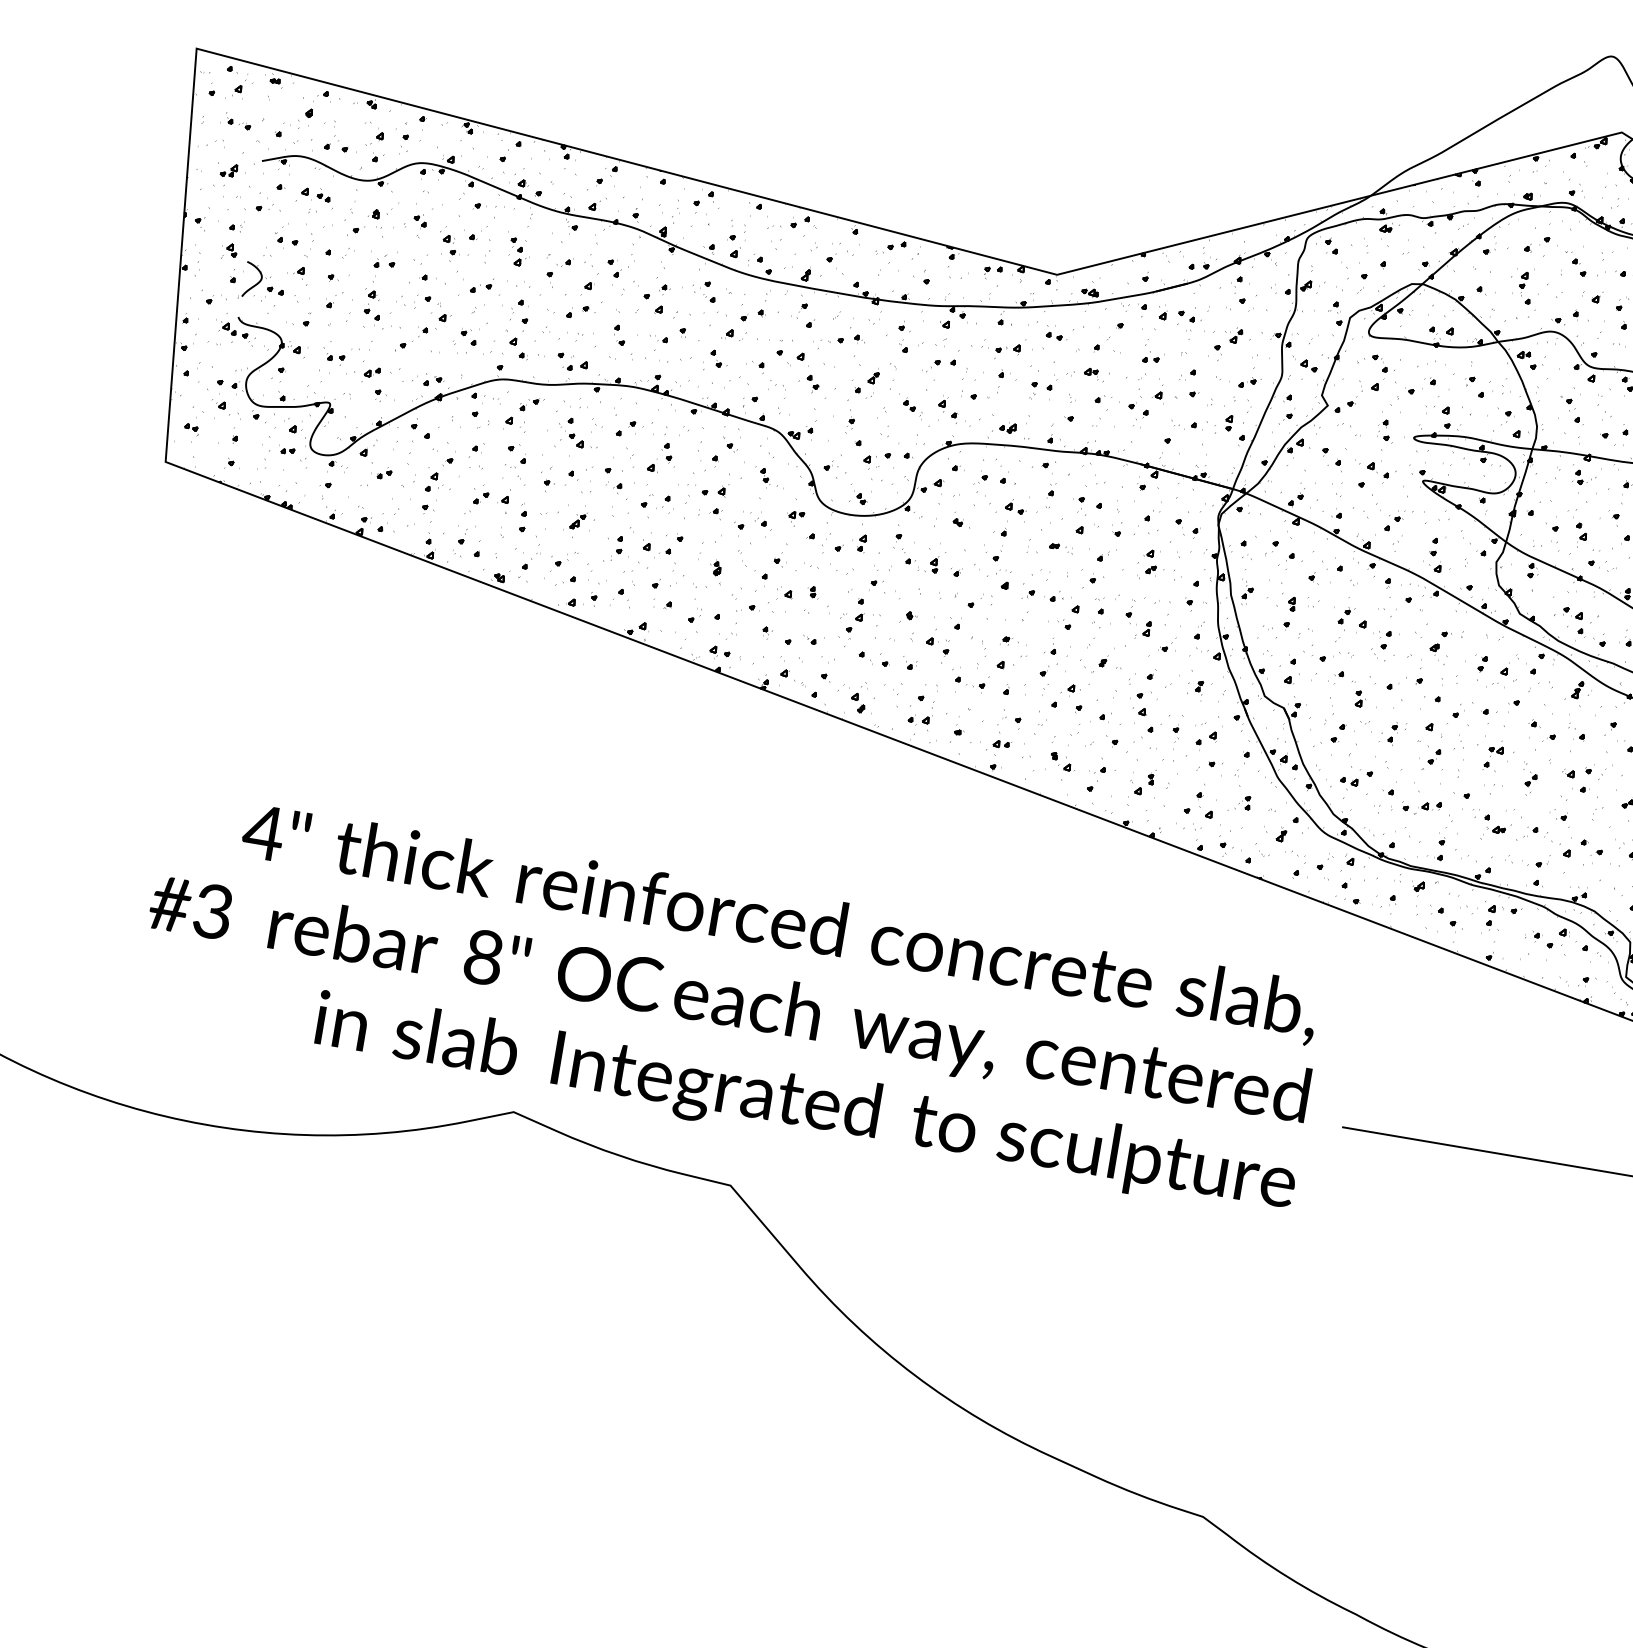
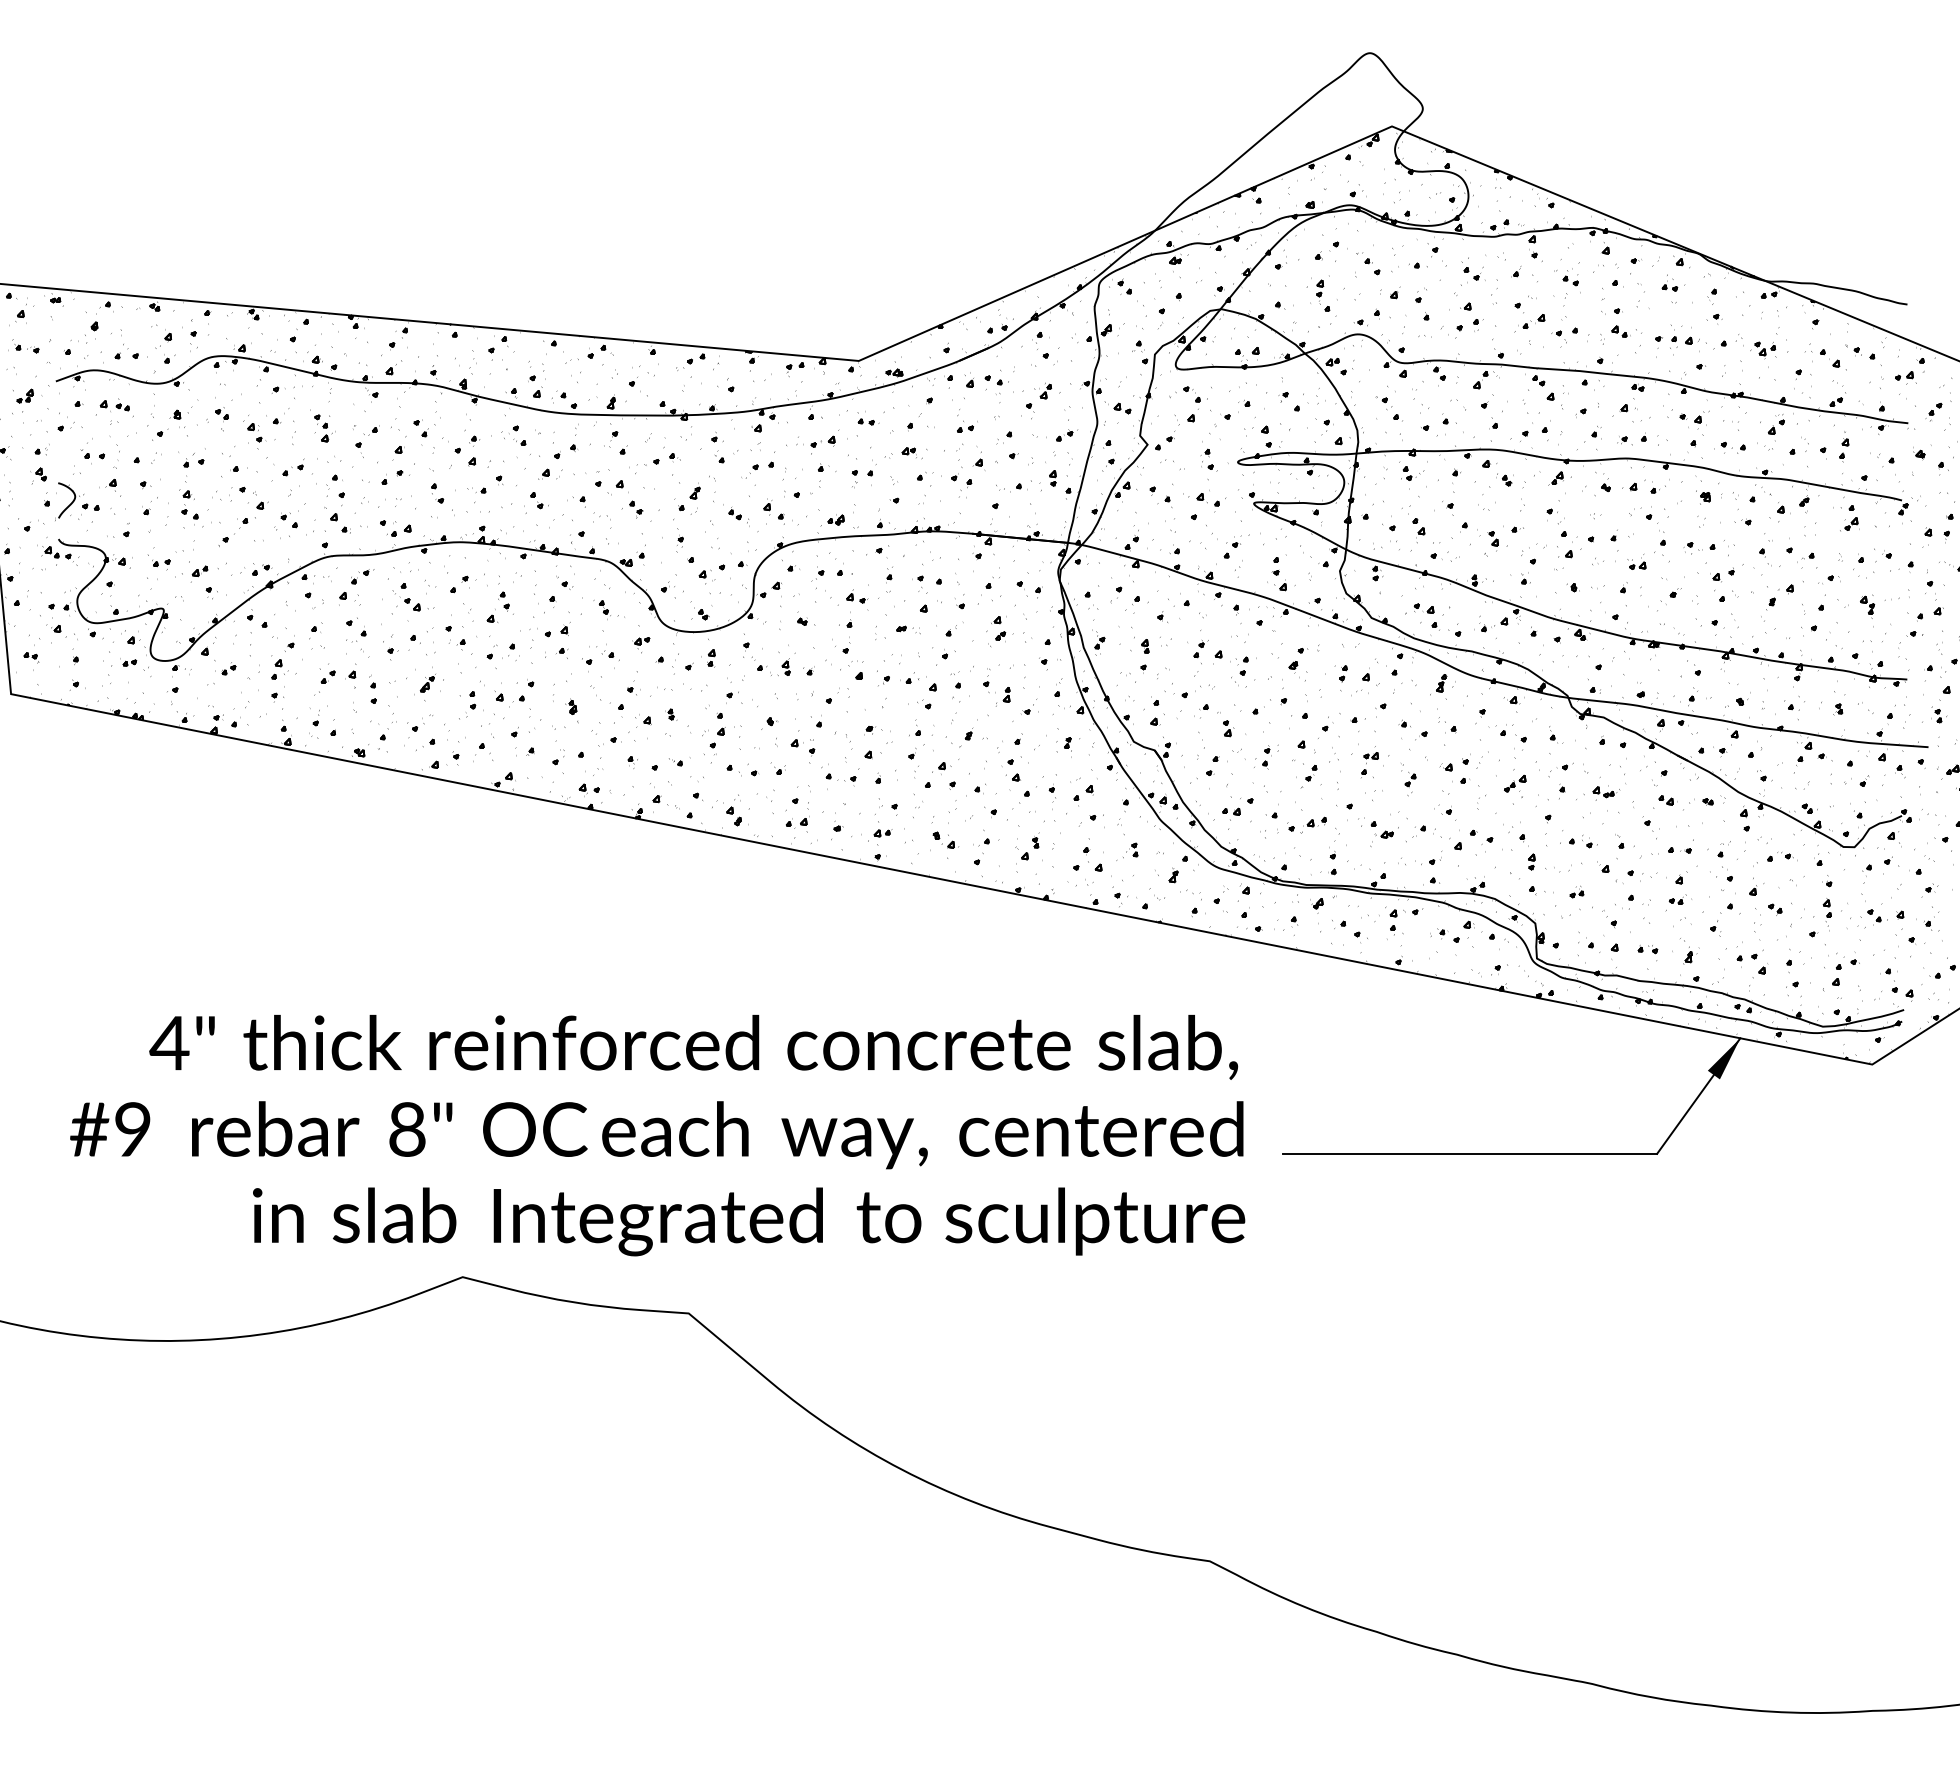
text: (212, 911) -> (132, 1129), #3 -> #9

